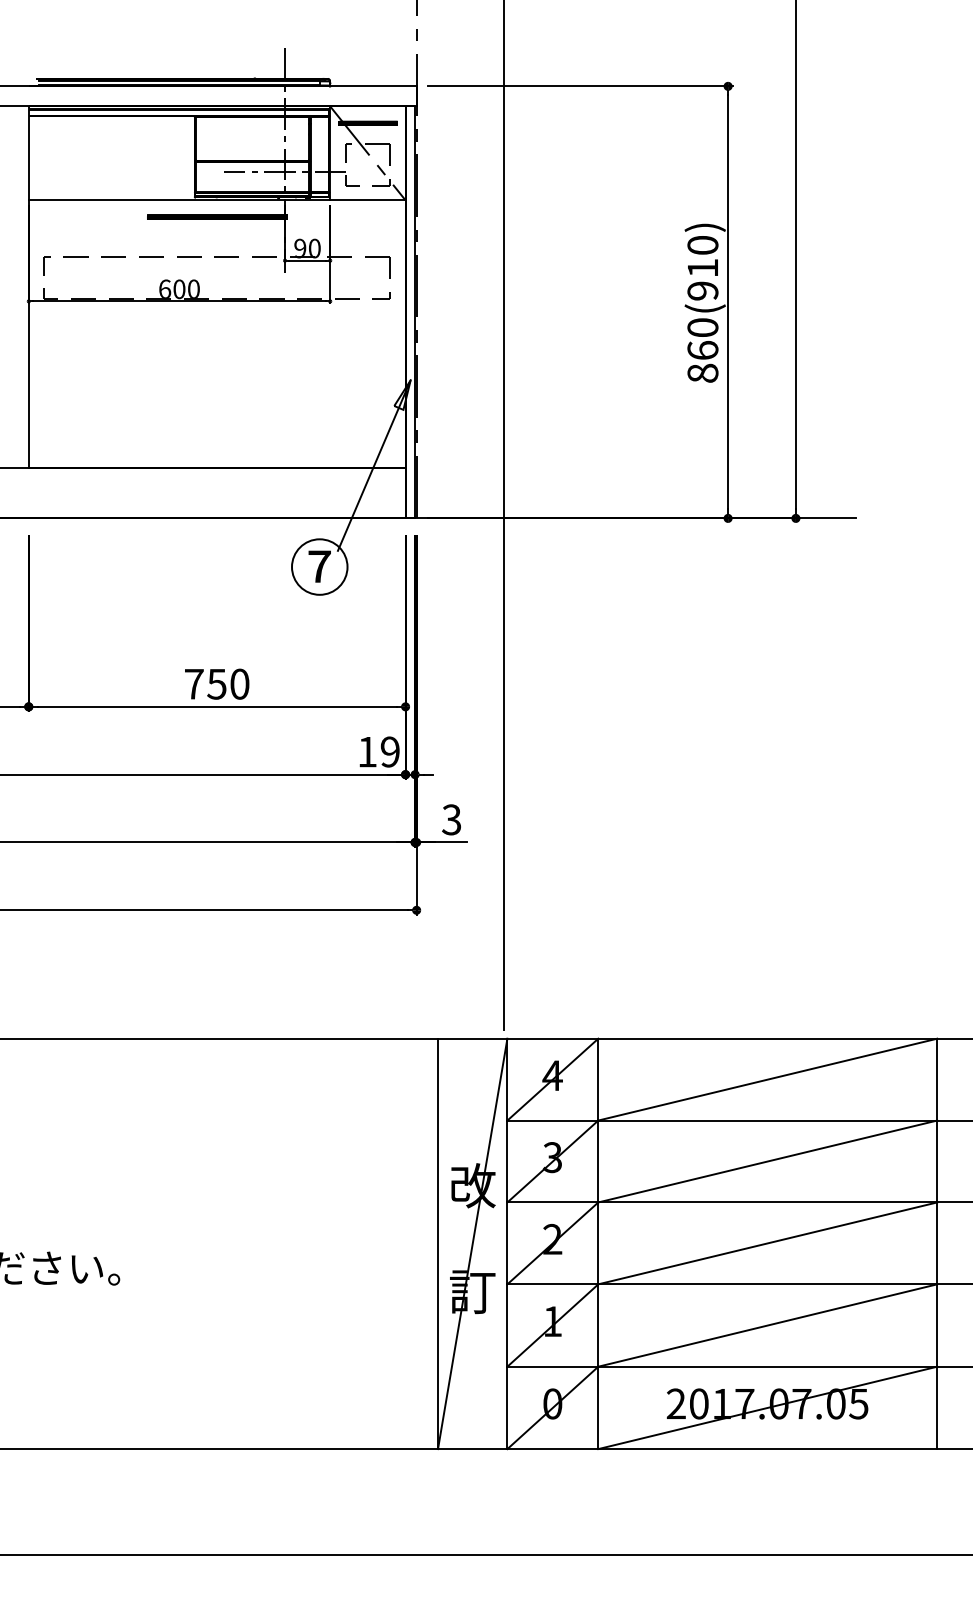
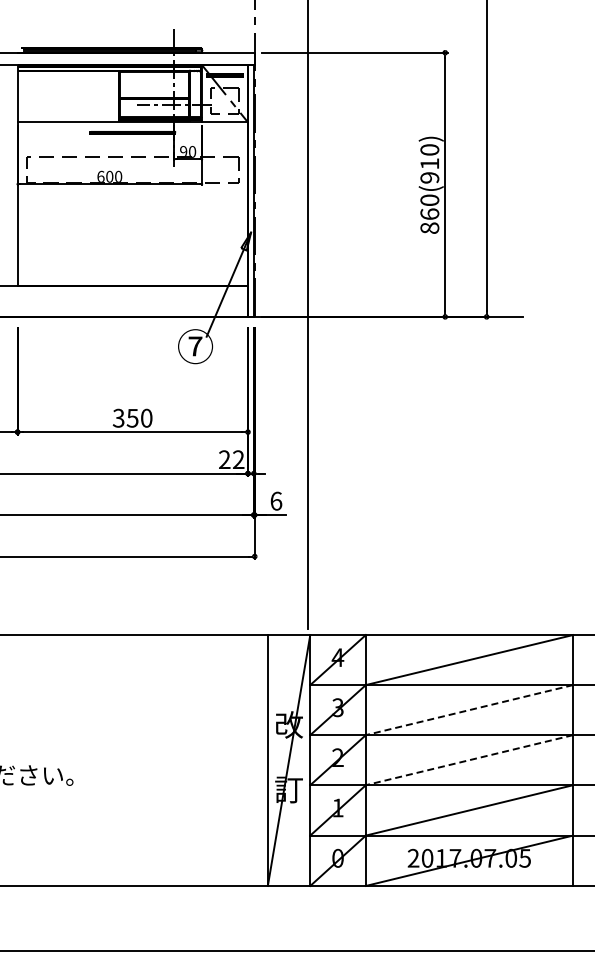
text: (193, 682) -> (118, 417), 750 -> 350
text: (378, 751) -> (231, 459), 19 -> 22
text: (452, 818) -> (276, 500), 3 -> 6
line: (767, 1162) -> (469, 710), solid -> dashed
line: (767, 1243) -> (469, 760), solid -> dashed

